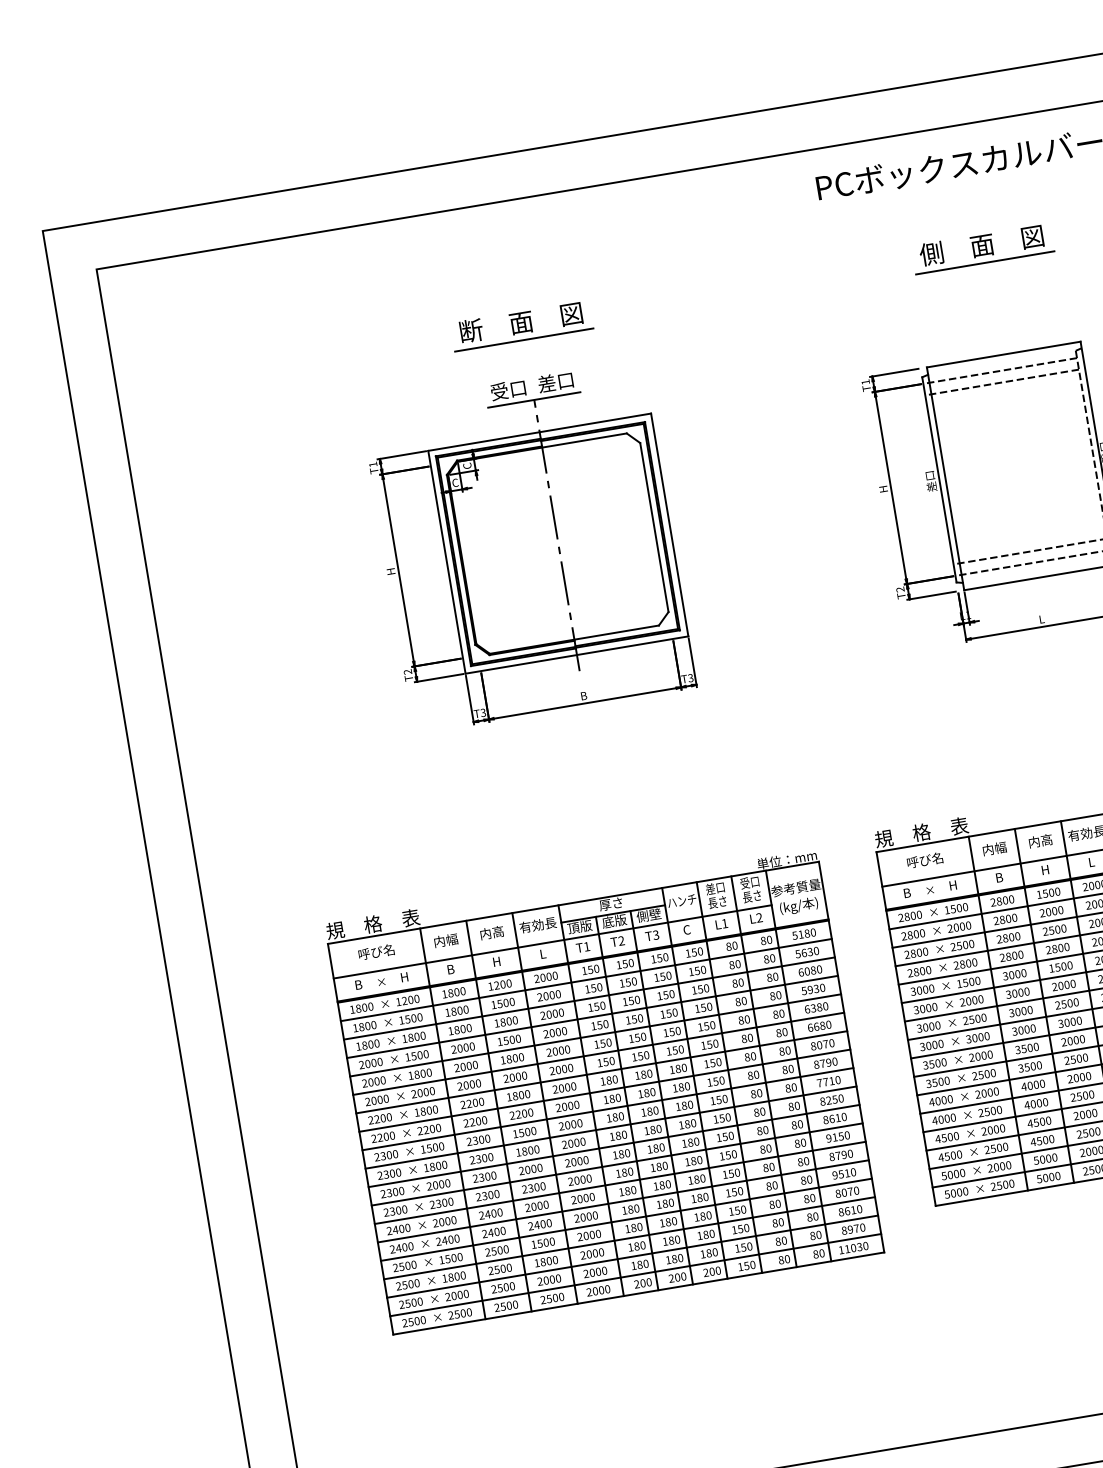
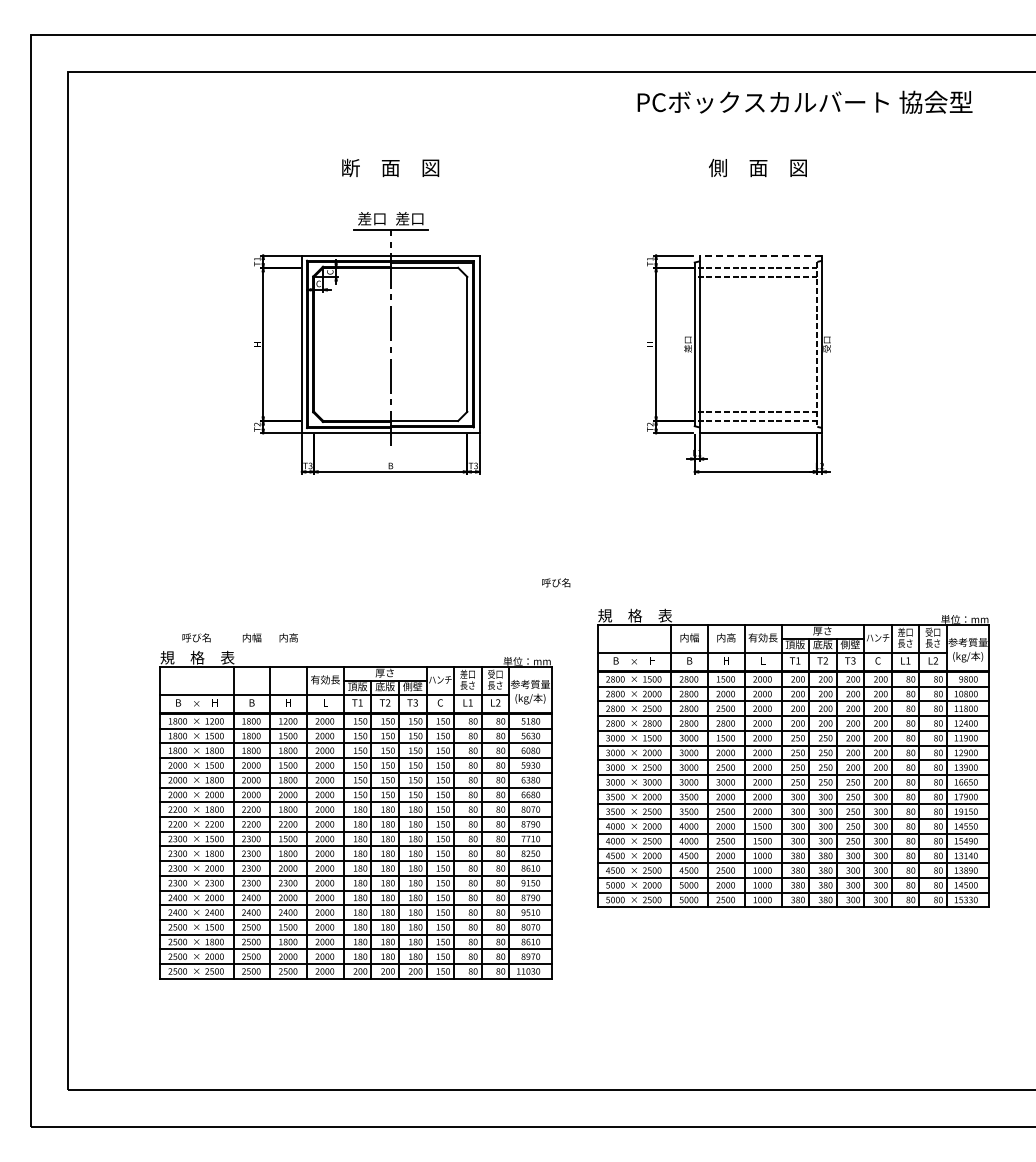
line: (985, 262) -> (758, 181), removed
line: (523, 339) -> (390, 181), removed
line: (1003, 354) -> (760, 255), solid -> dashed
text: (499, 391) -> (364, 218), 受口 -> 差口
text: (925, 859) -> (556, 582), moved
part: (603, 1087) -> (355, 814), moved

